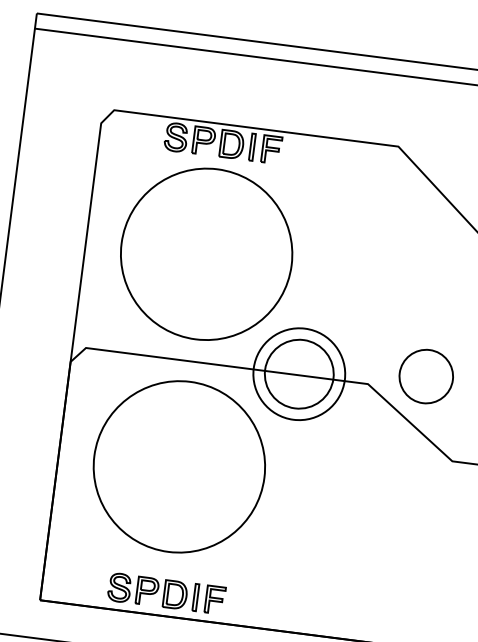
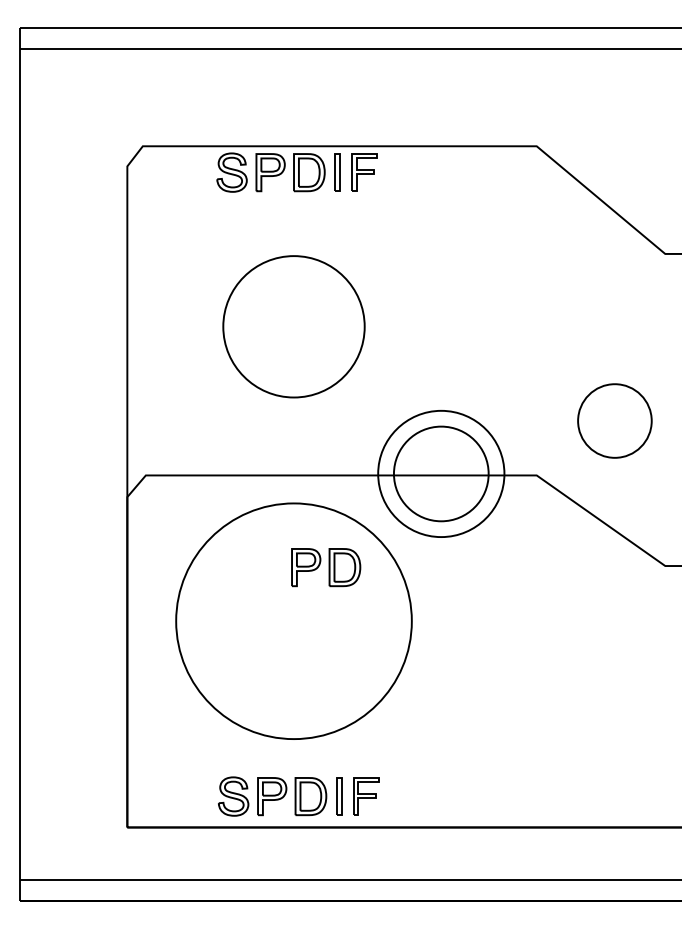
part: (206, 254) -> (293, 326), size x0.6
part: (426, 376) -> (614, 420), moved
part: (207, 431) -> (326, 567), added

